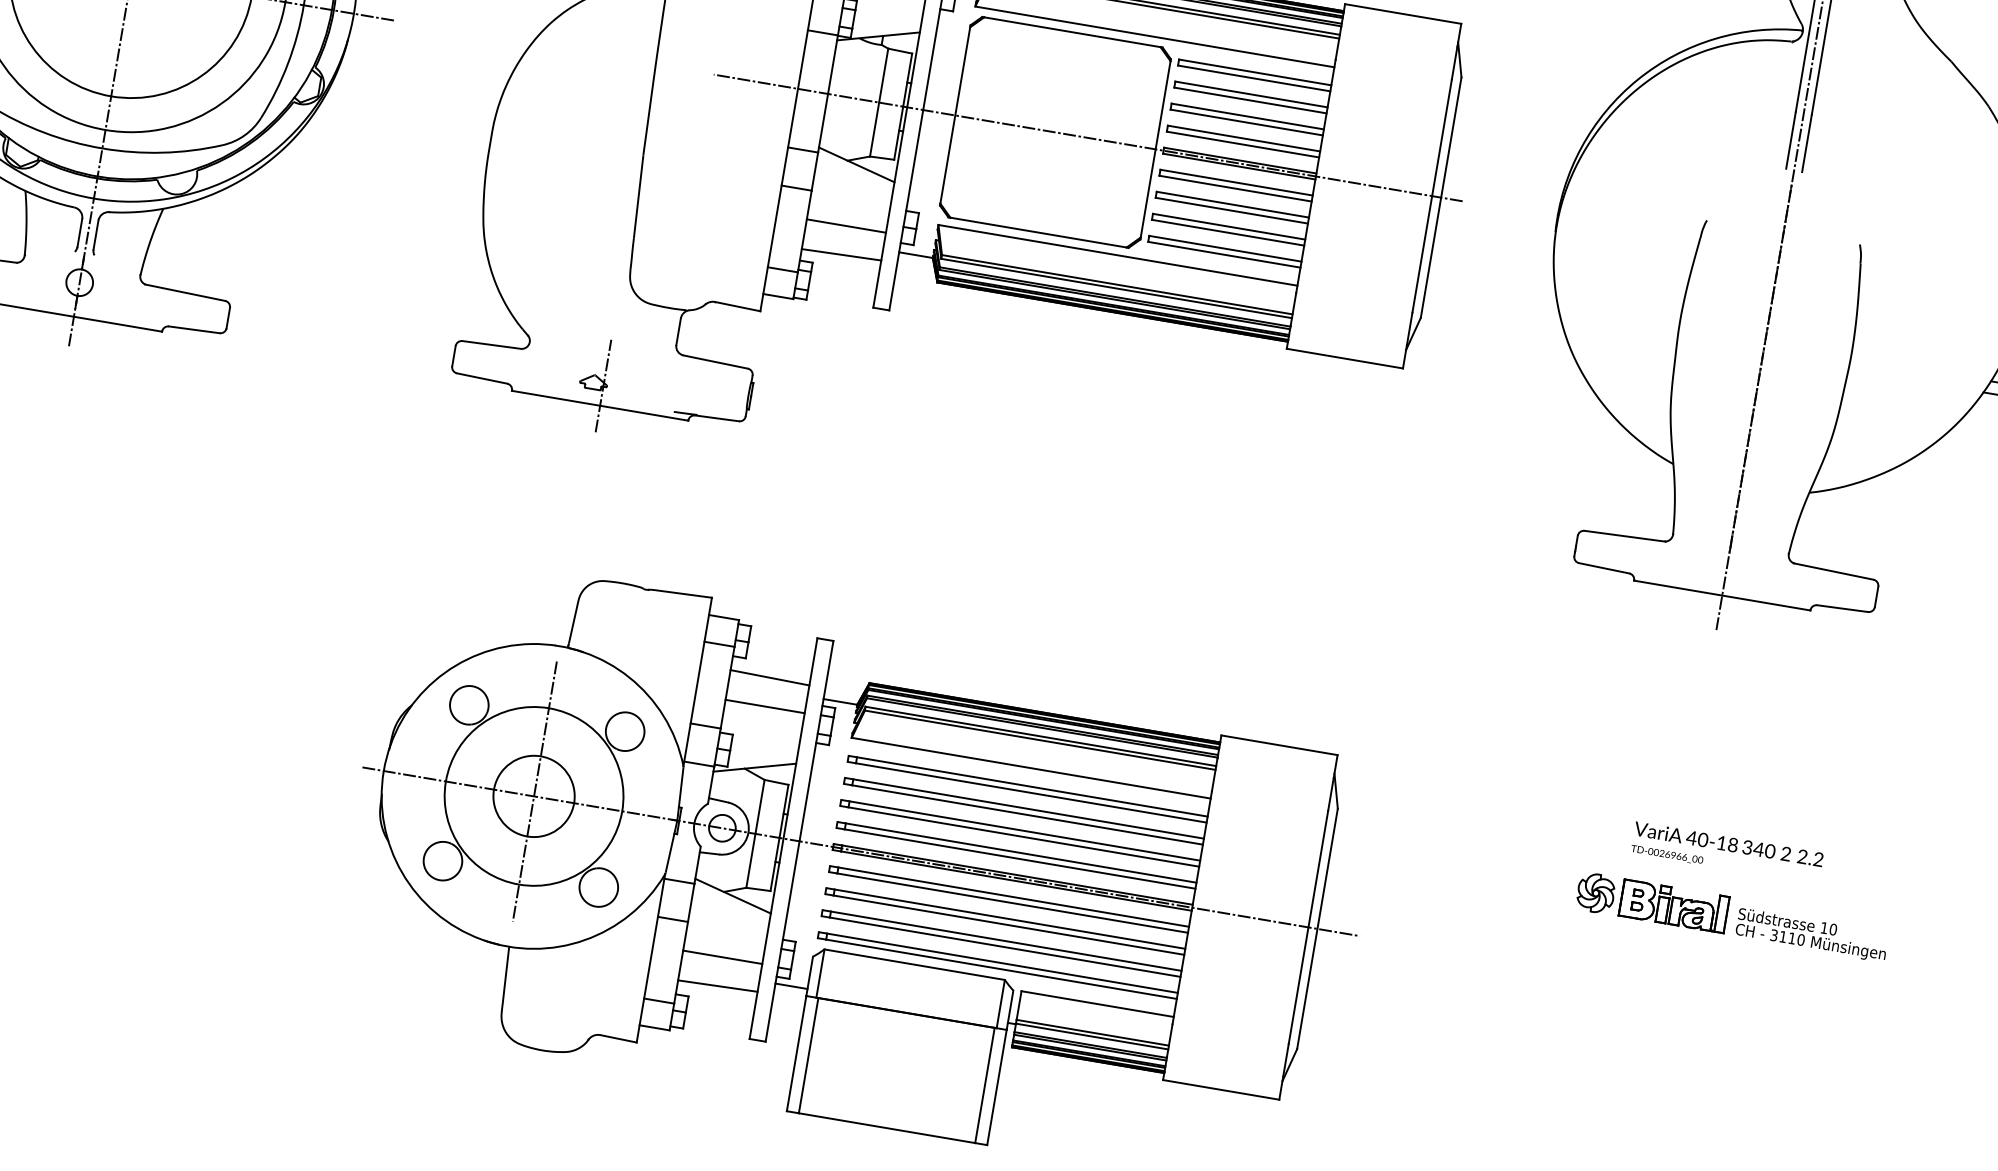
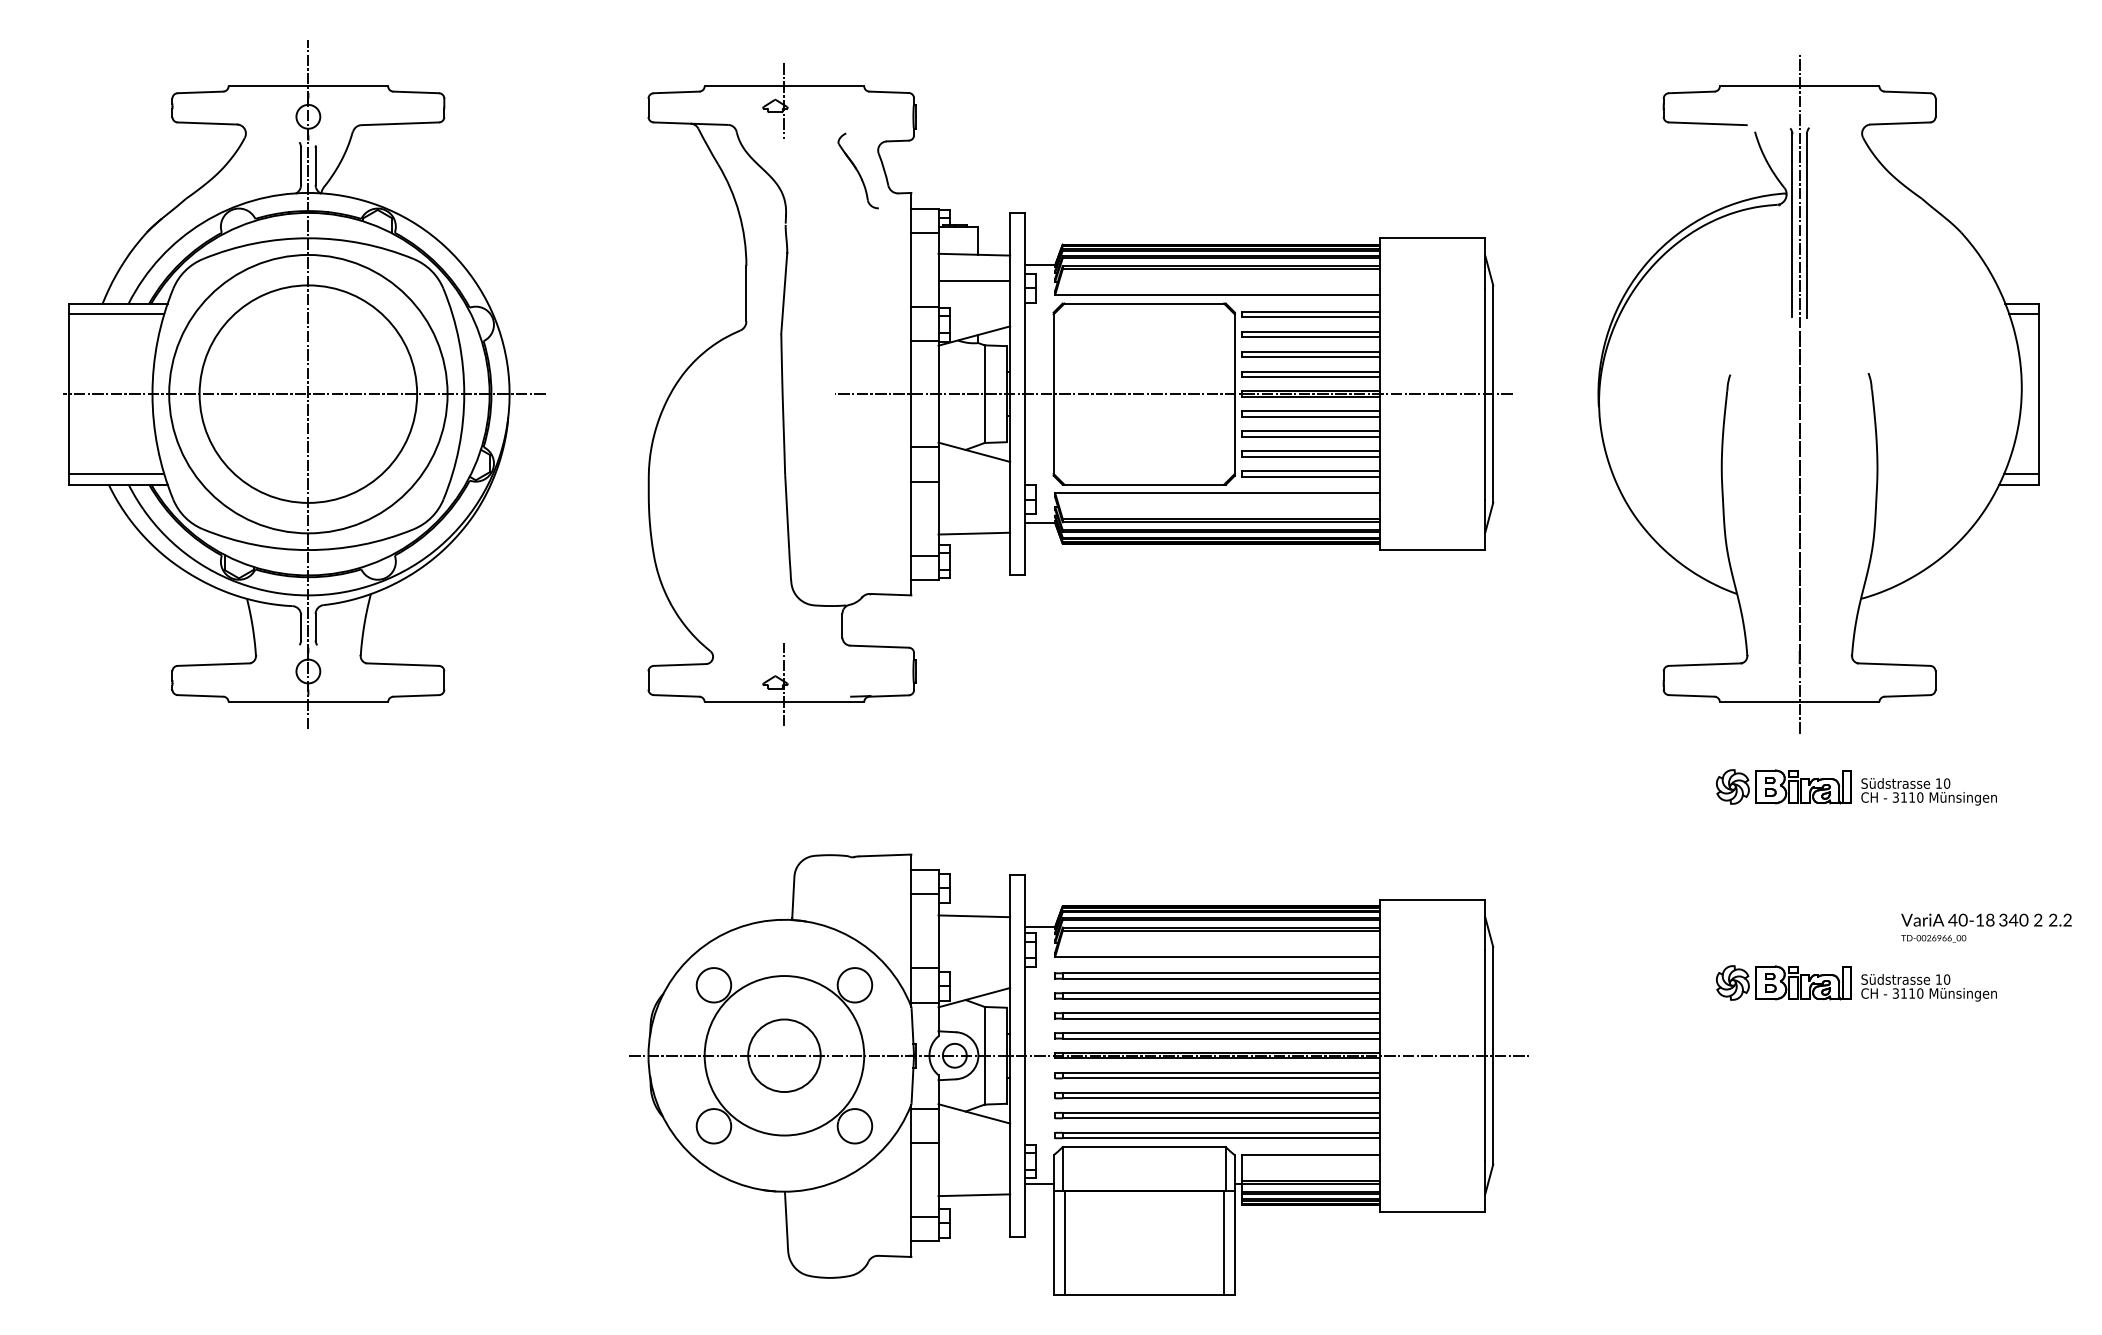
line: (846, 225) -> (974, 507), removed
part: (1768, 700) -> (1855, 787), added
line: (765, 706) -> (974, 942), removed
line: (535, 790) -> (784, 1050), removed
text: (1727, 852) -> (1986, 927), moved
line: (722, 957) -> (974, 1169), removed

